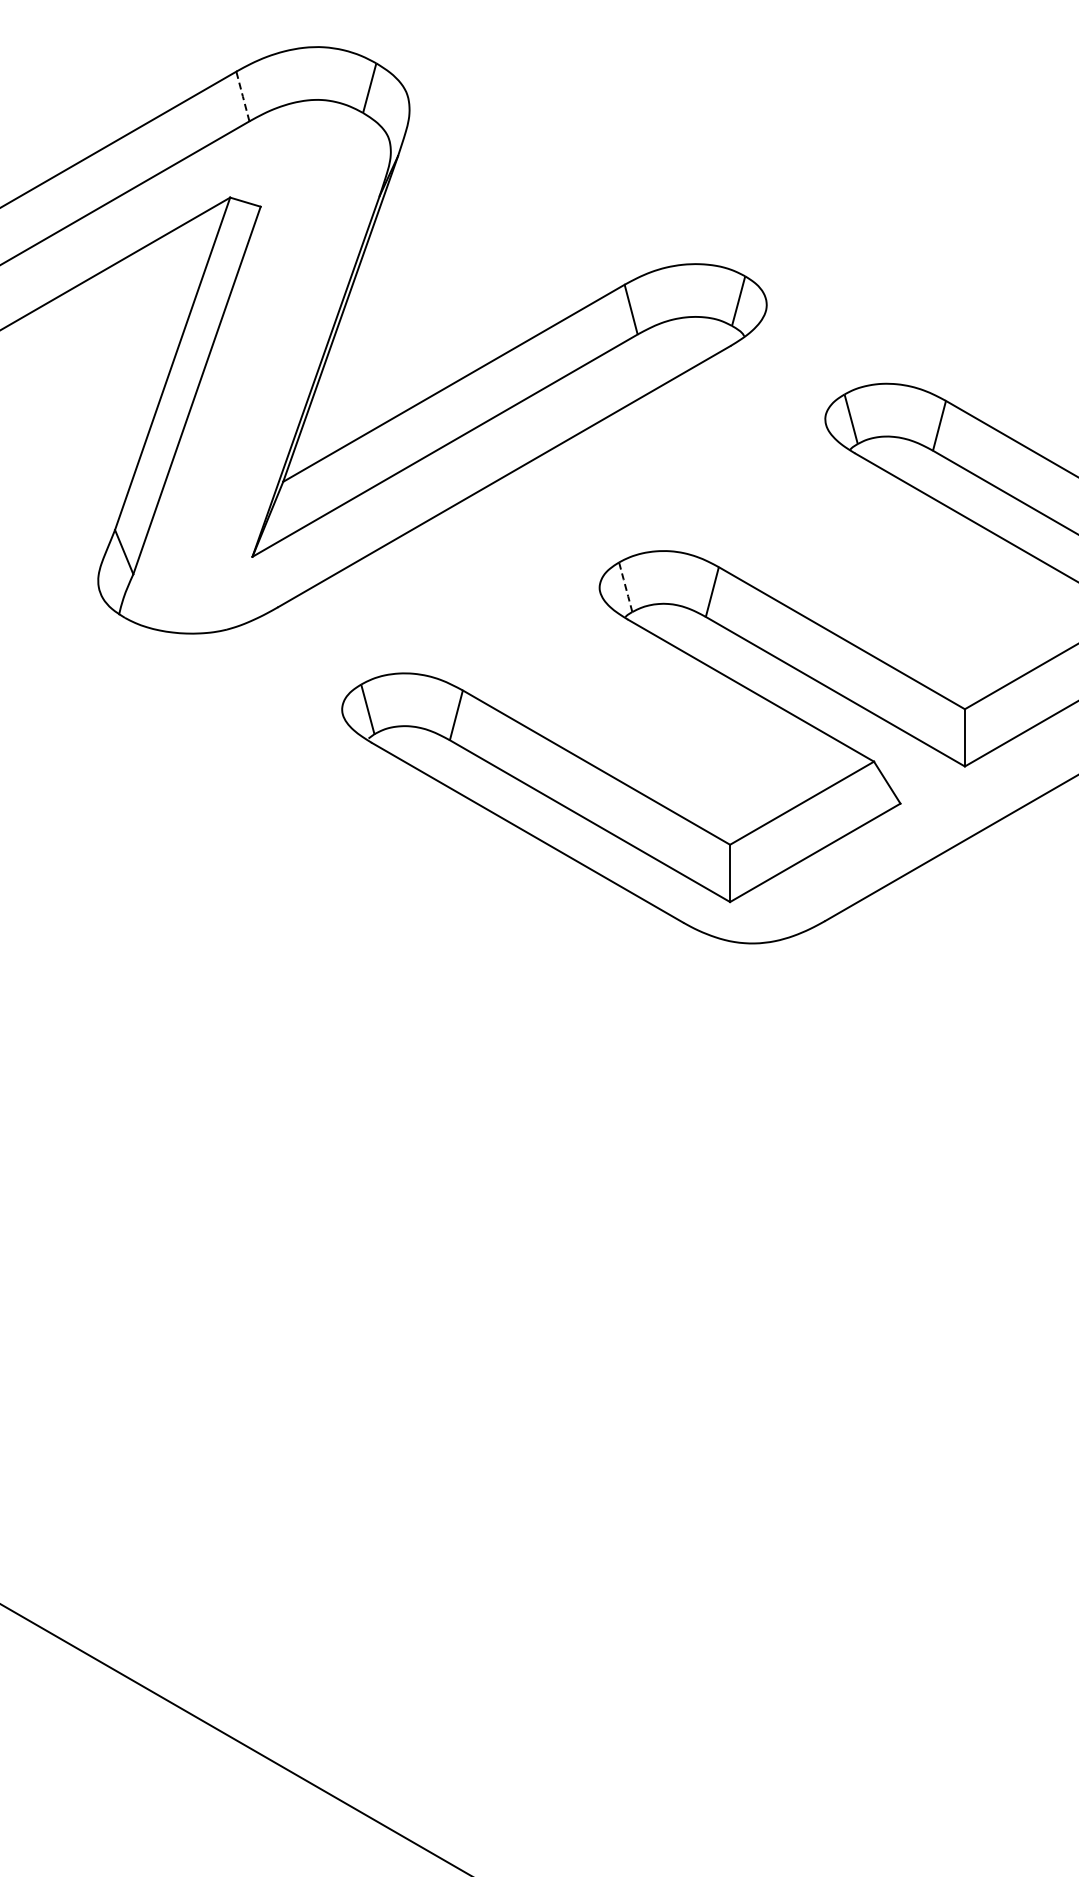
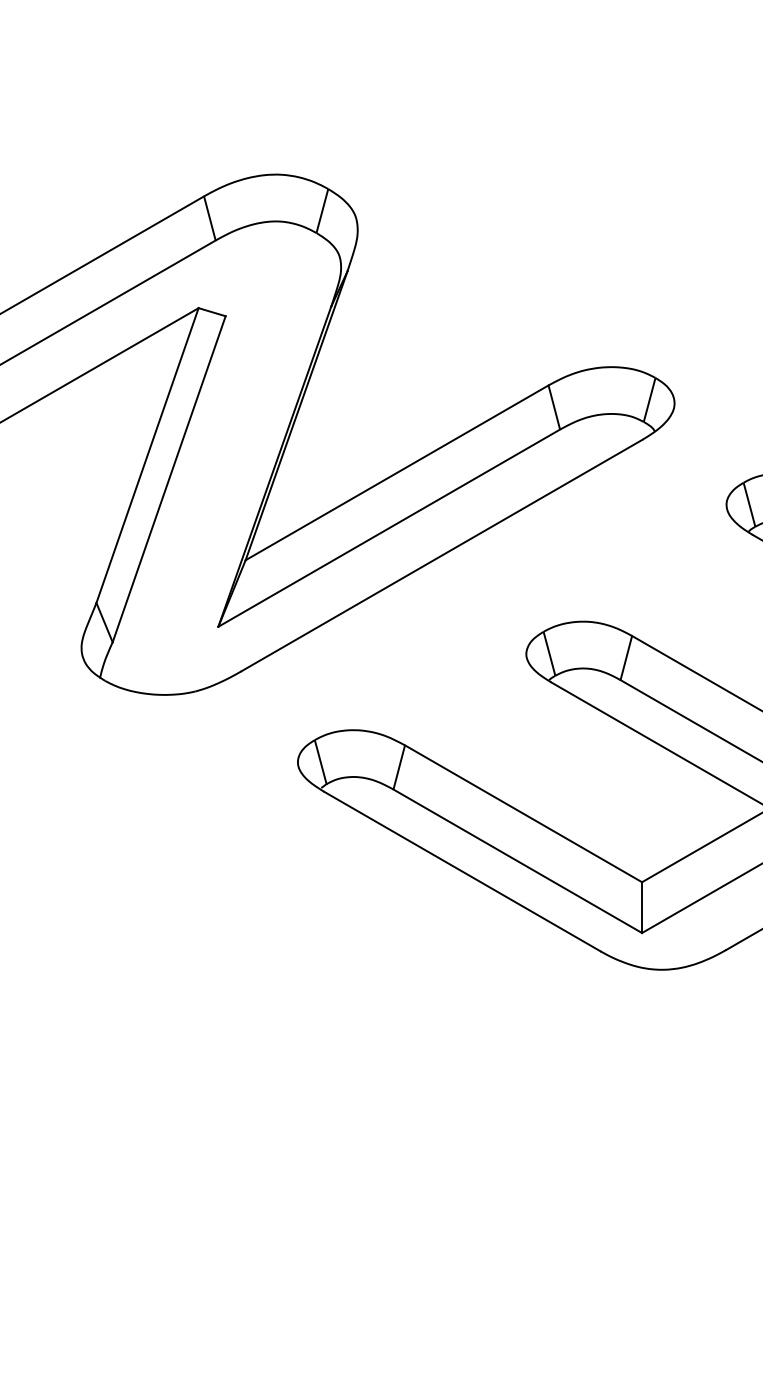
line: (242, 96) -> (209, 218), dashed -> solid
line: (625, 587) -> (549, 654), dashed -> solid

